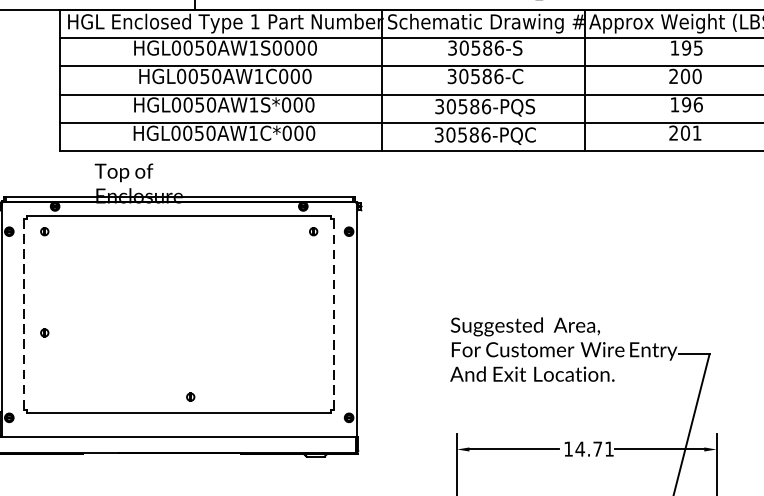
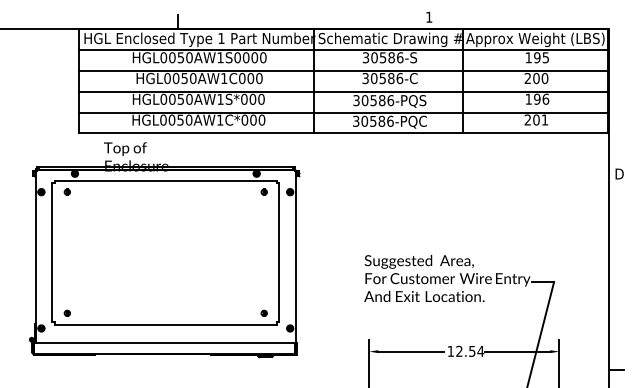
line: (24, 314) -> (52, 252), dashed -> solid
line: (334, 314) -> (279, 252), dashed -> solid
part: (43, 331) -> (66, 312), moved
part: (189, 396) -> (263, 312), moved
text: (593, 447) -> (469, 350), 14.71 -> 12.54

